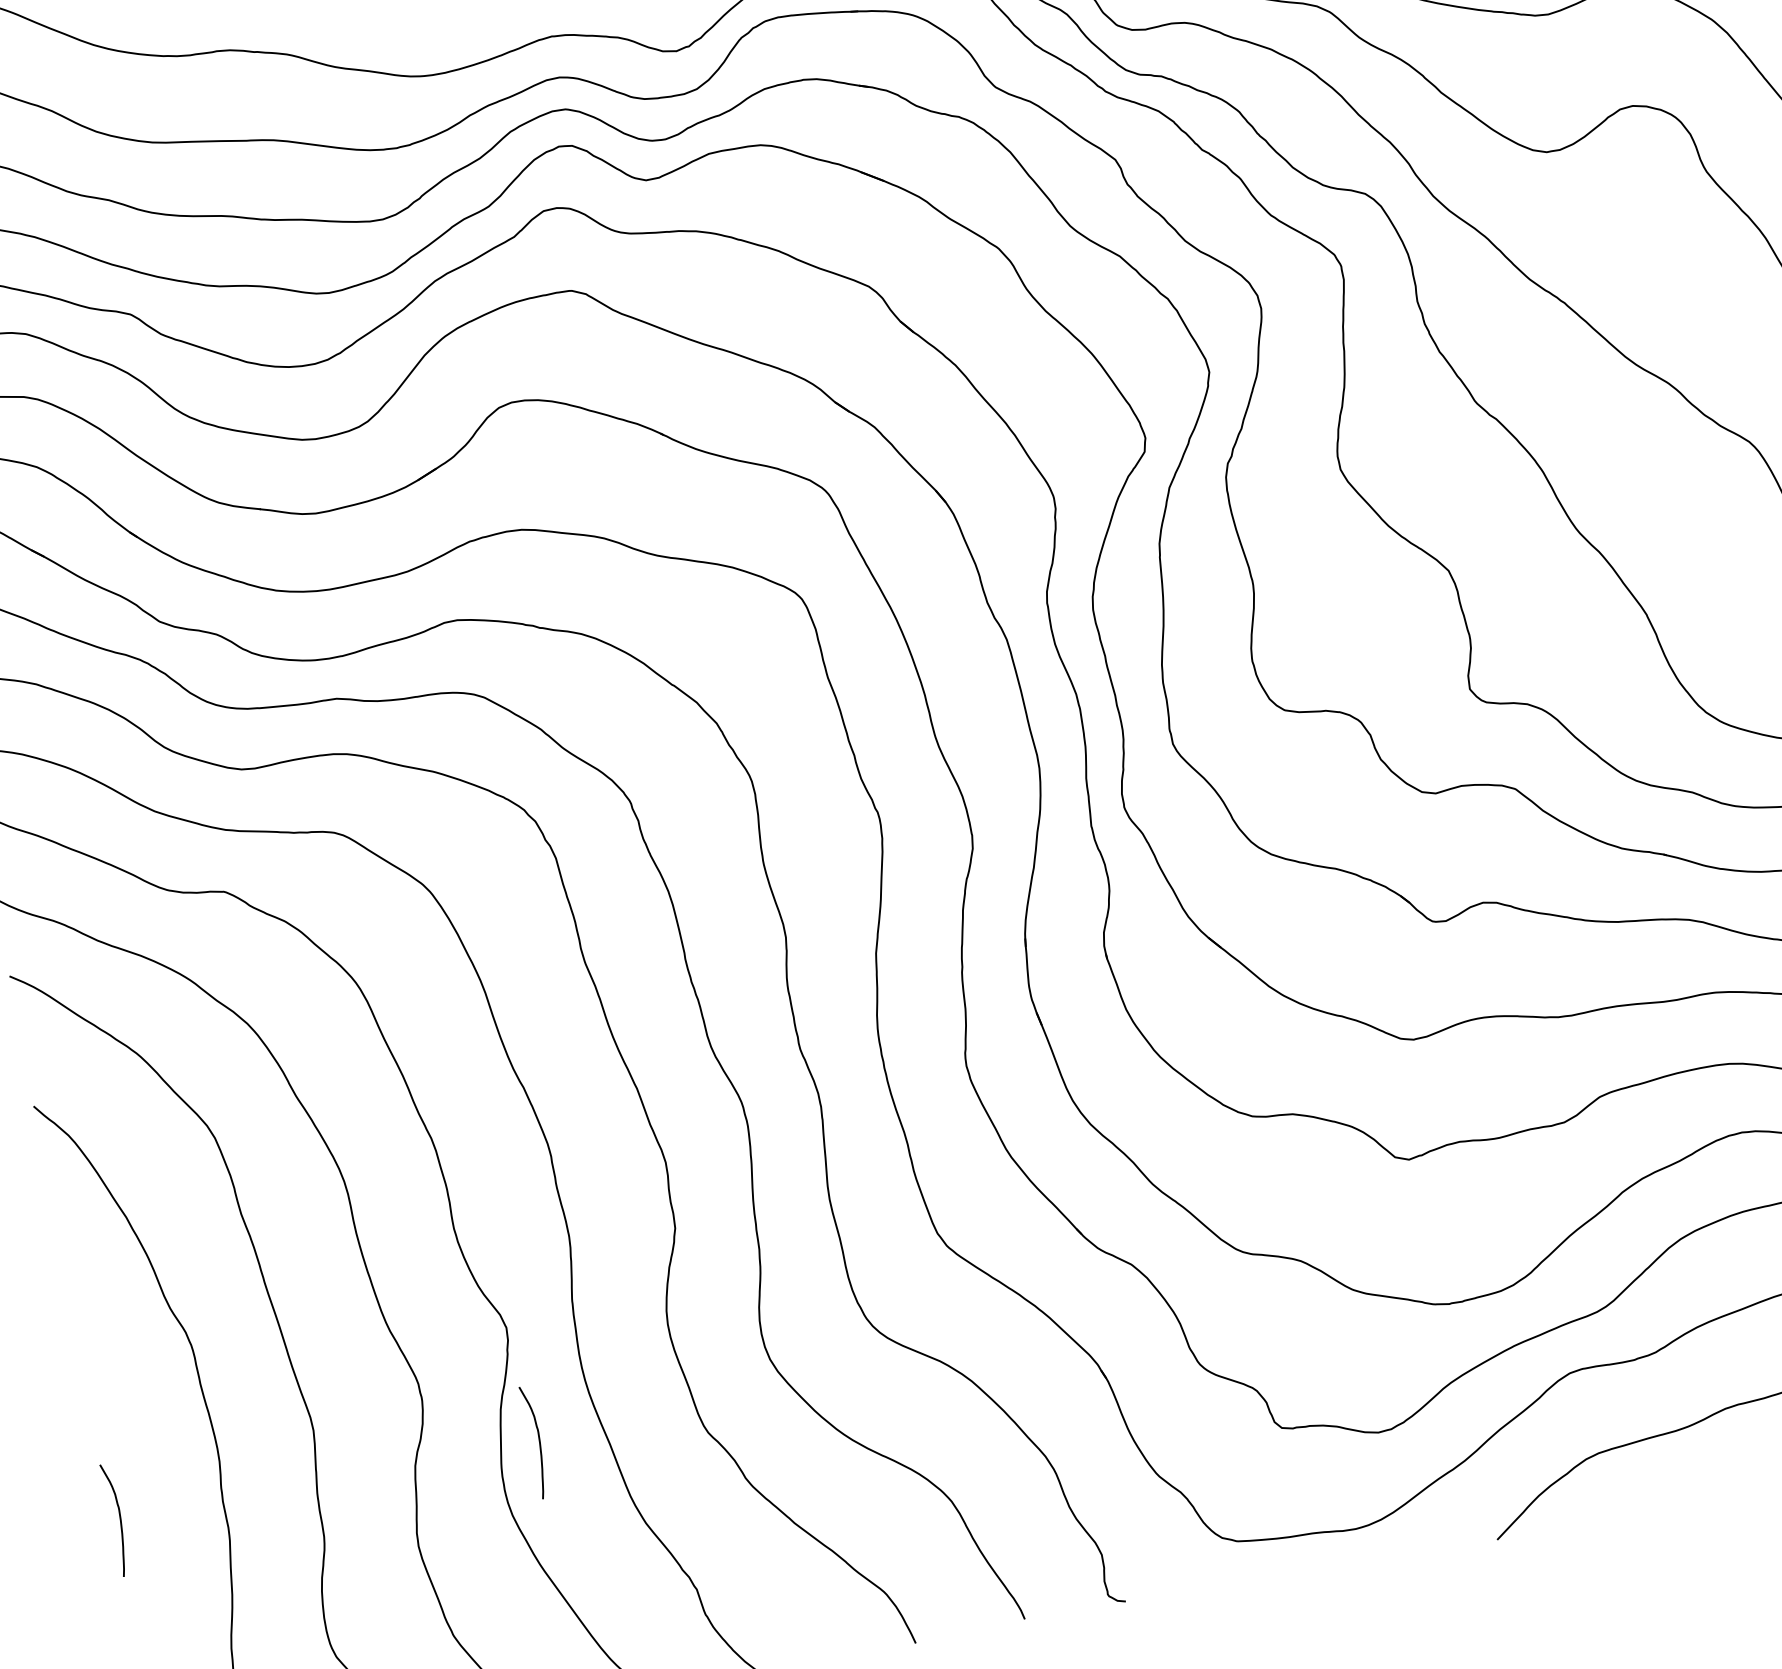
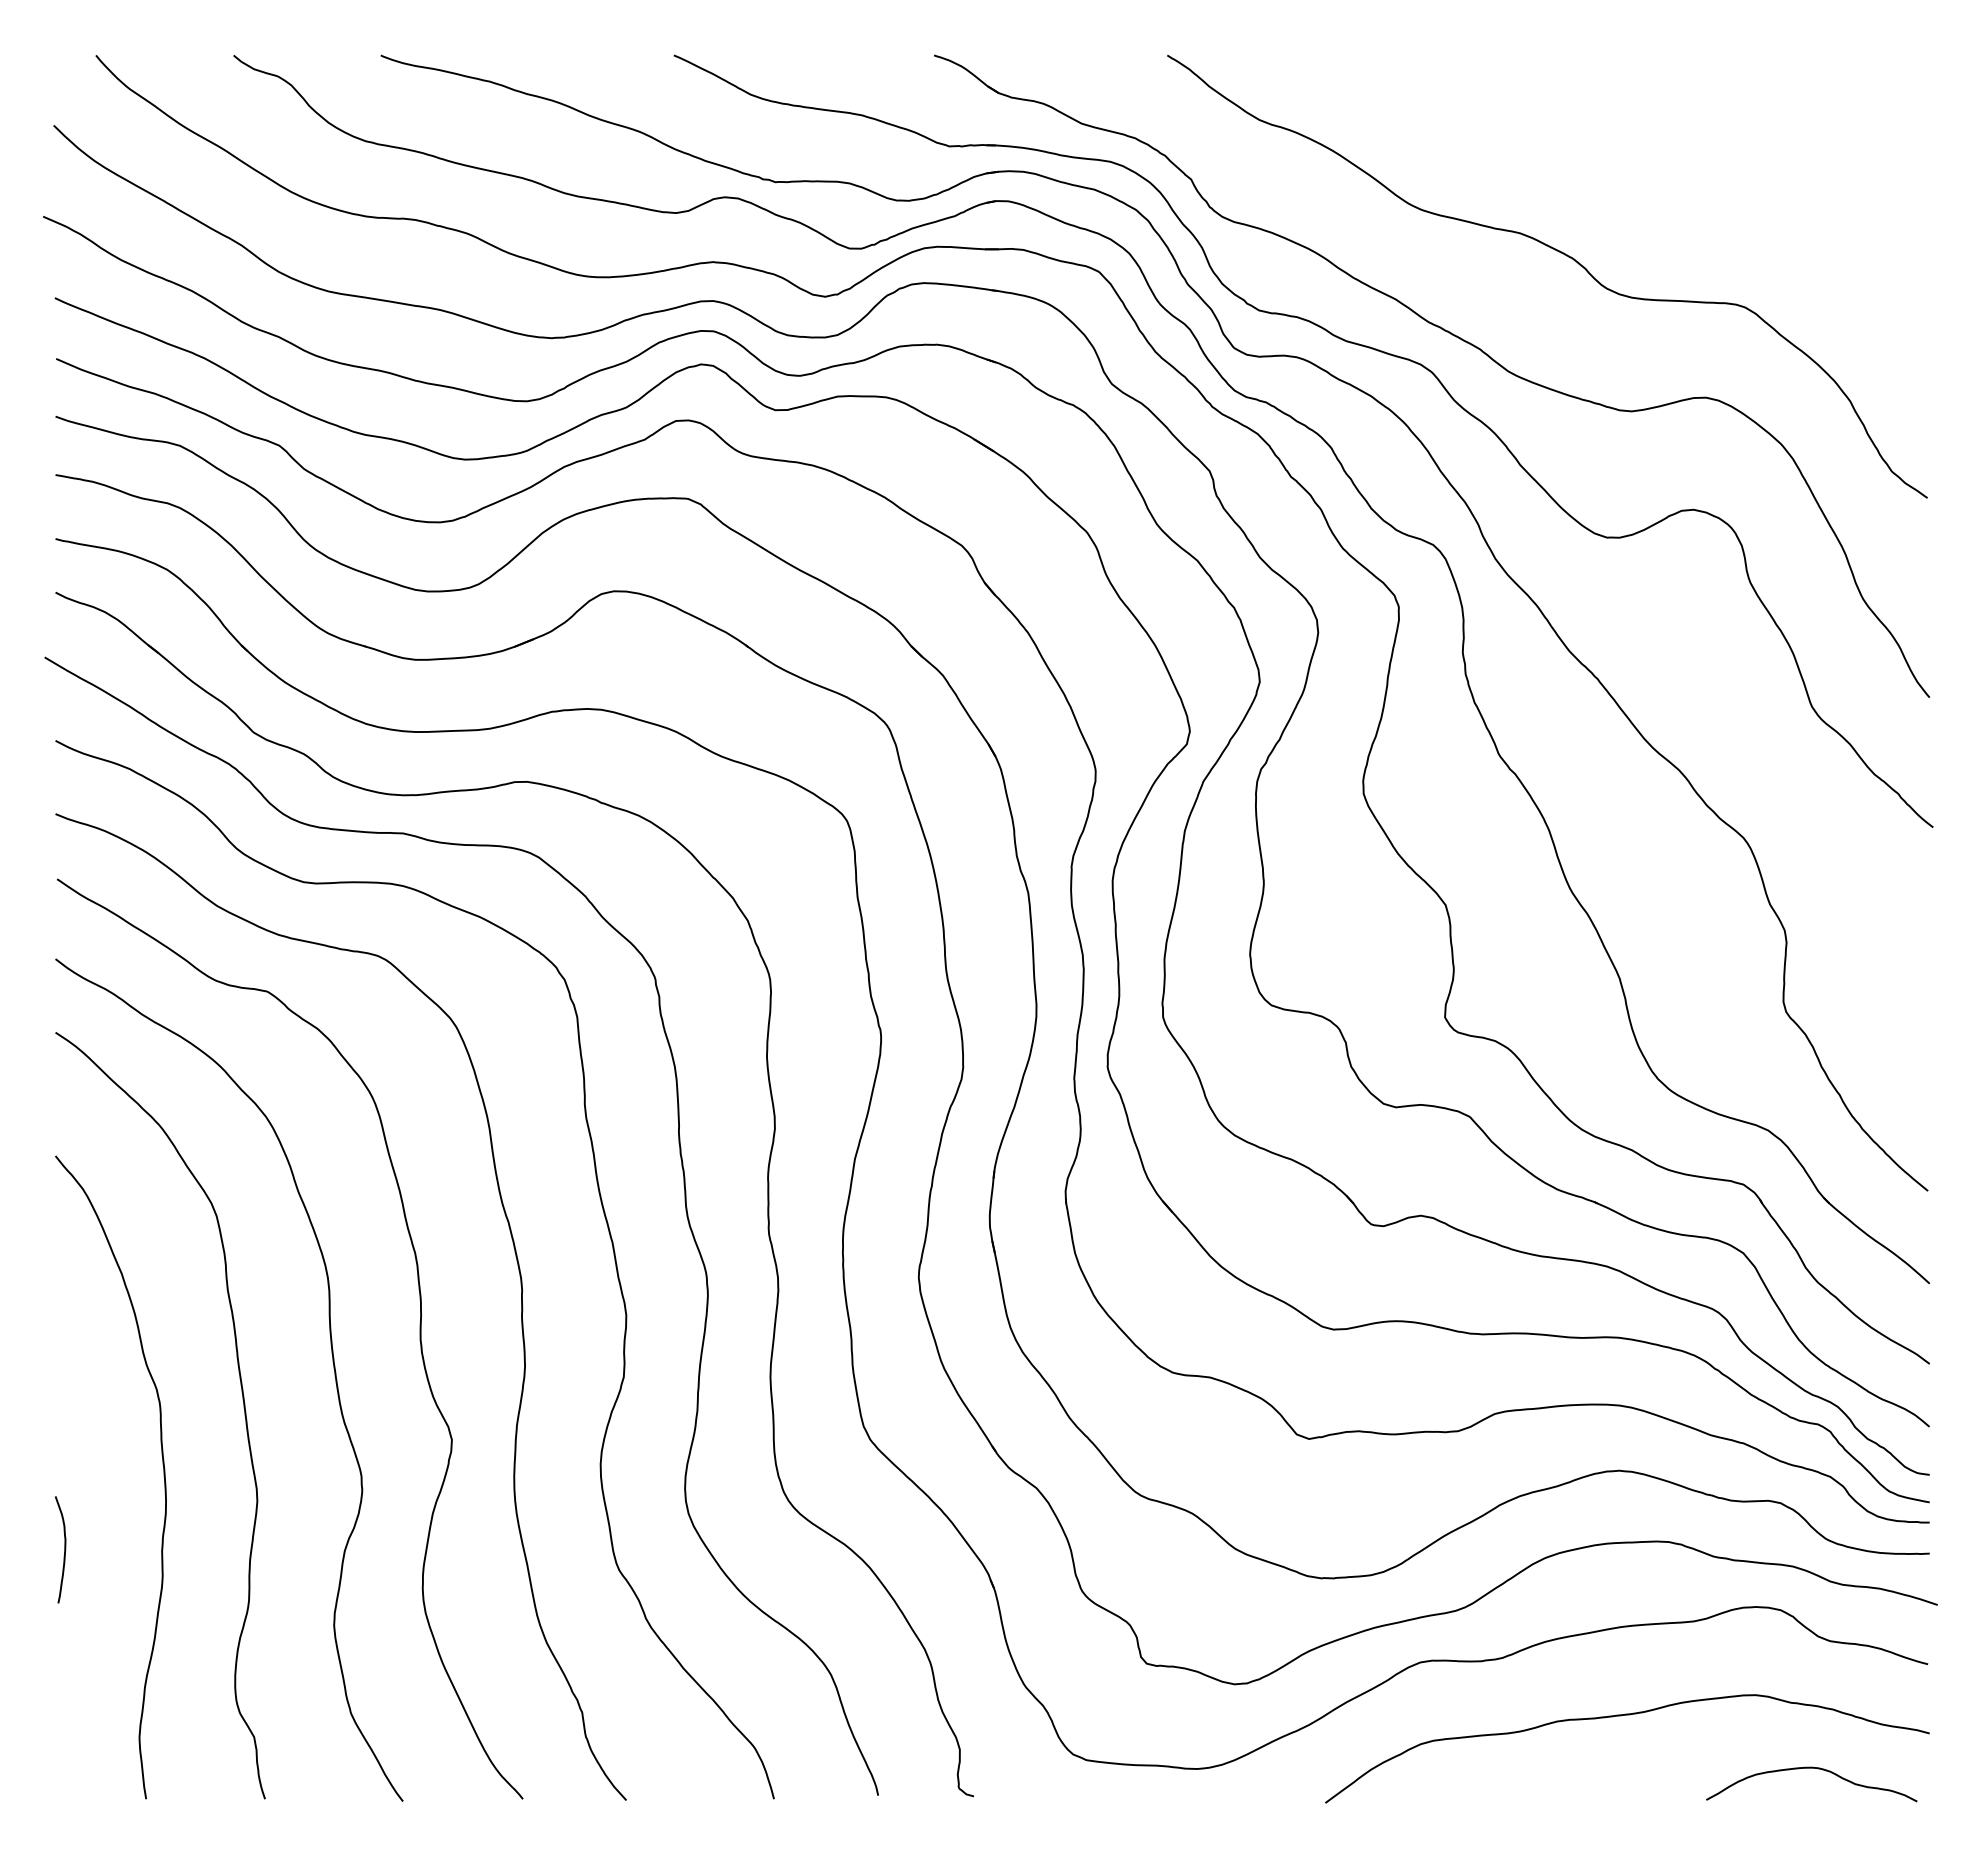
curve: (538, 1441) -> (462, 1549), removed

